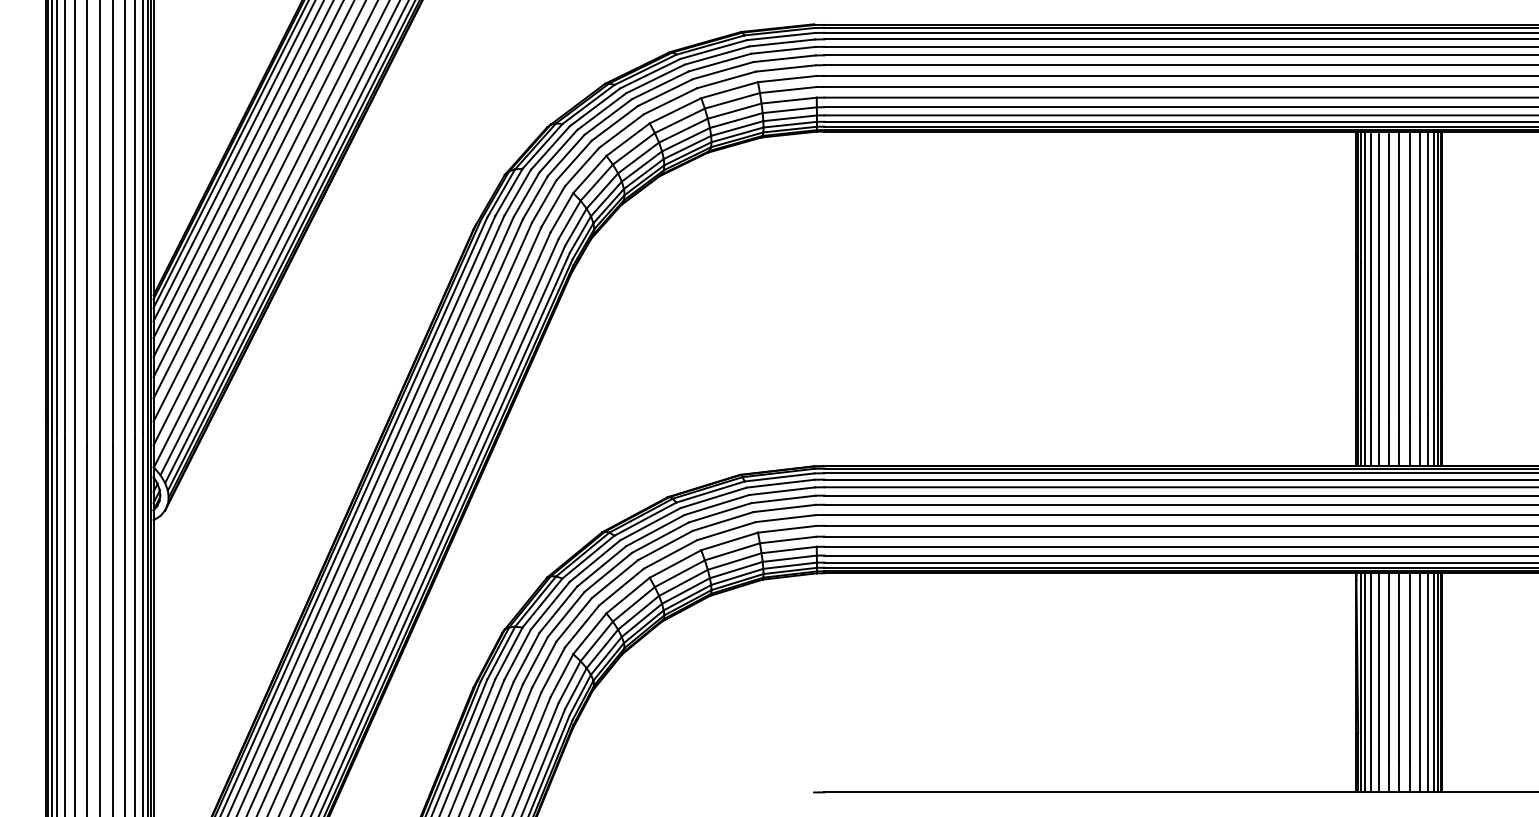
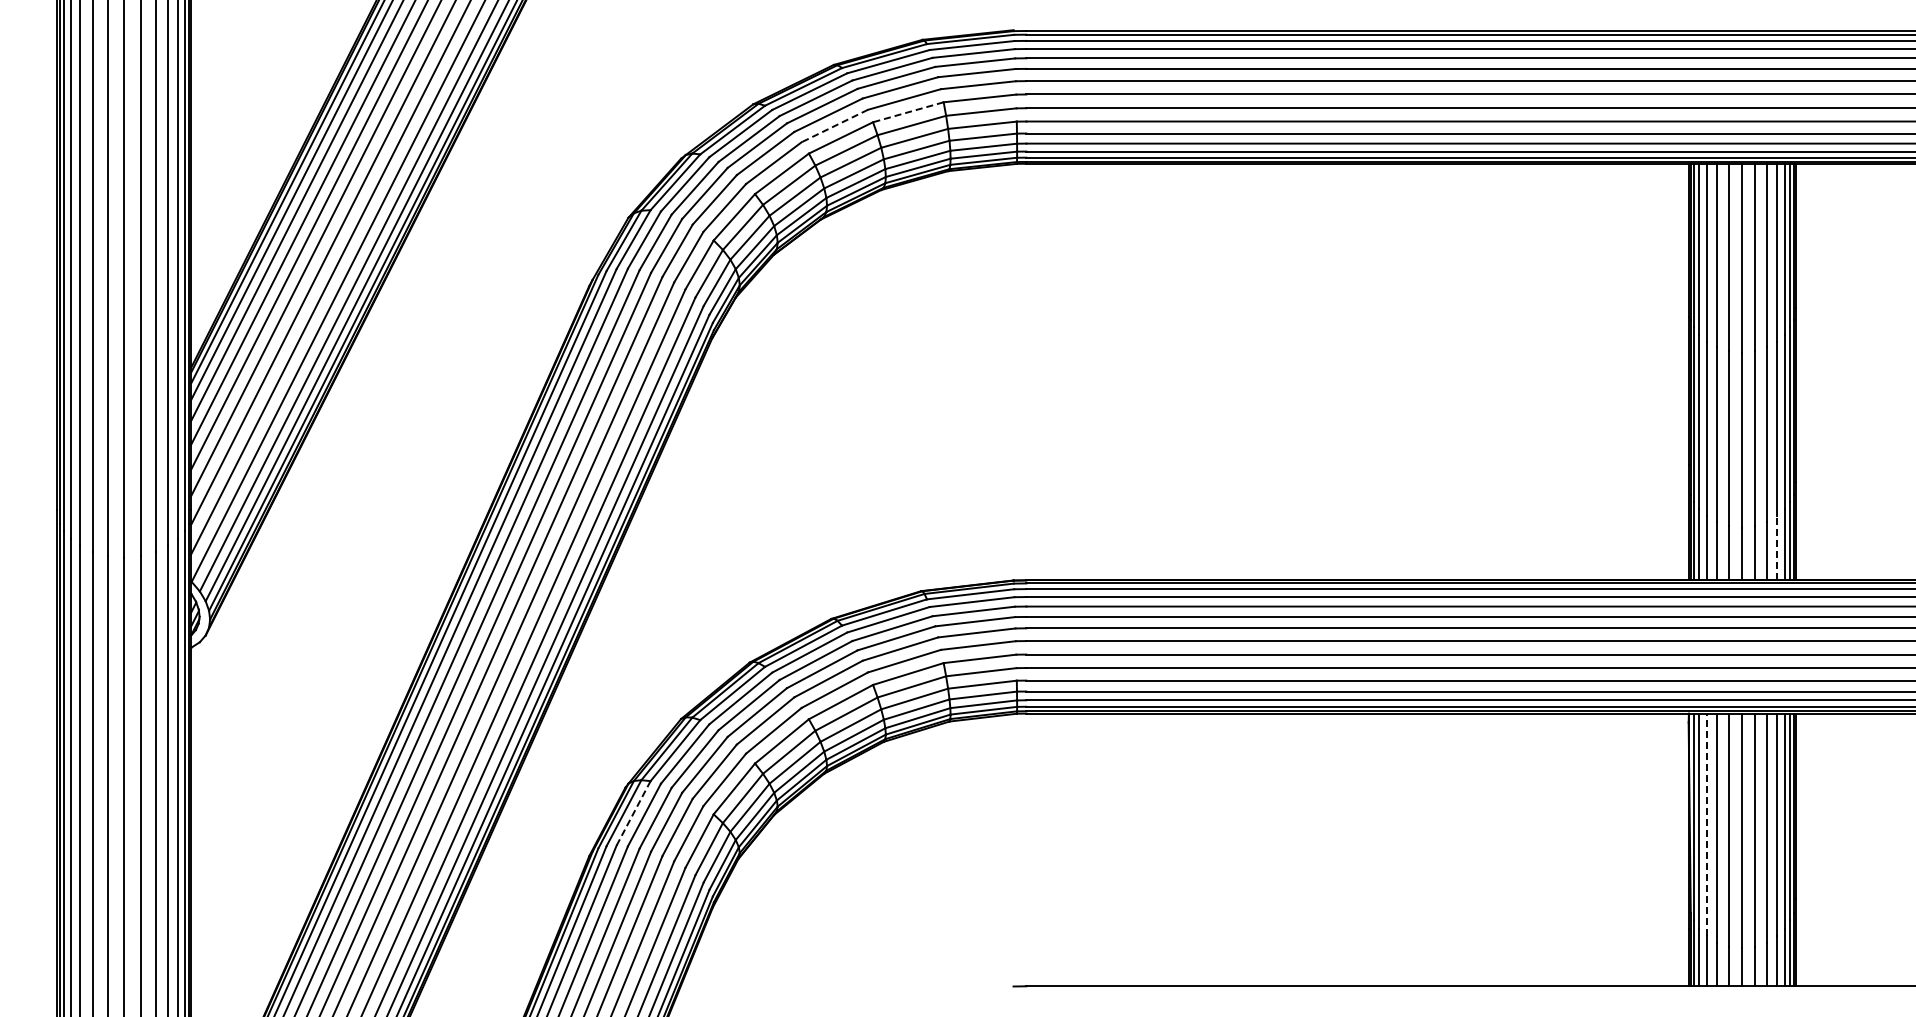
line: (729, 90) -> (908, 112), solid -> dashed
line: (670, 101) -> (834, 126), solid -> dashed
line: (1427, 440) -> (1777, 548), solid -> dashed
line: (508, 652) -> (633, 812), solid -> dashed
line: (1370, 662) -> (1706, 824), solid -> dashed

